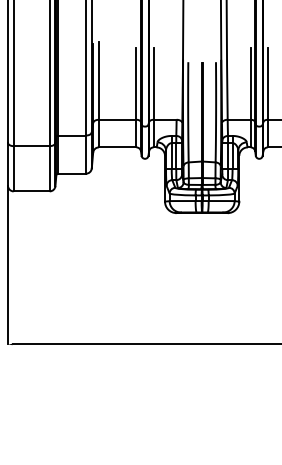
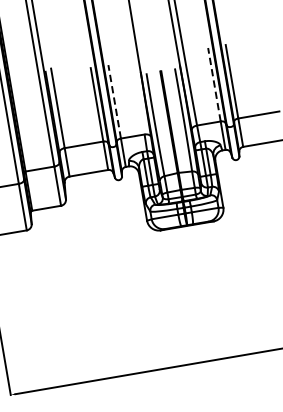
line: (153, 84) -> (114, 102), solid -> dashed
line: (250, 84) -> (214, 85), solid -> dashed

